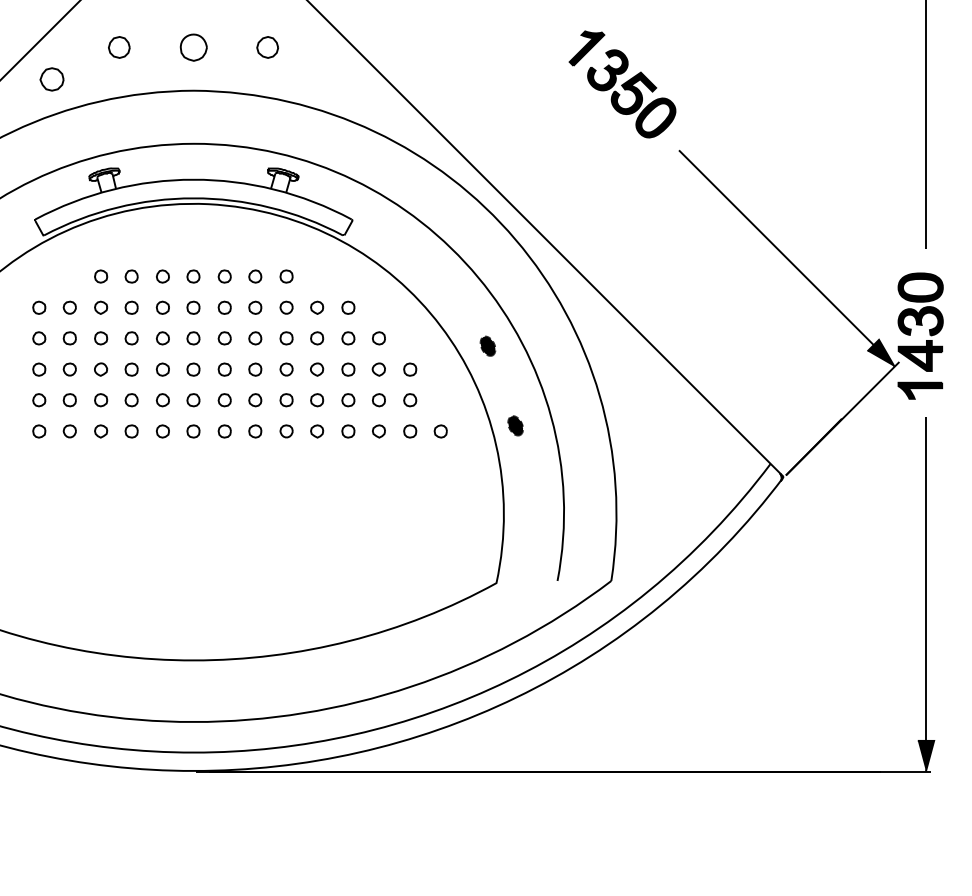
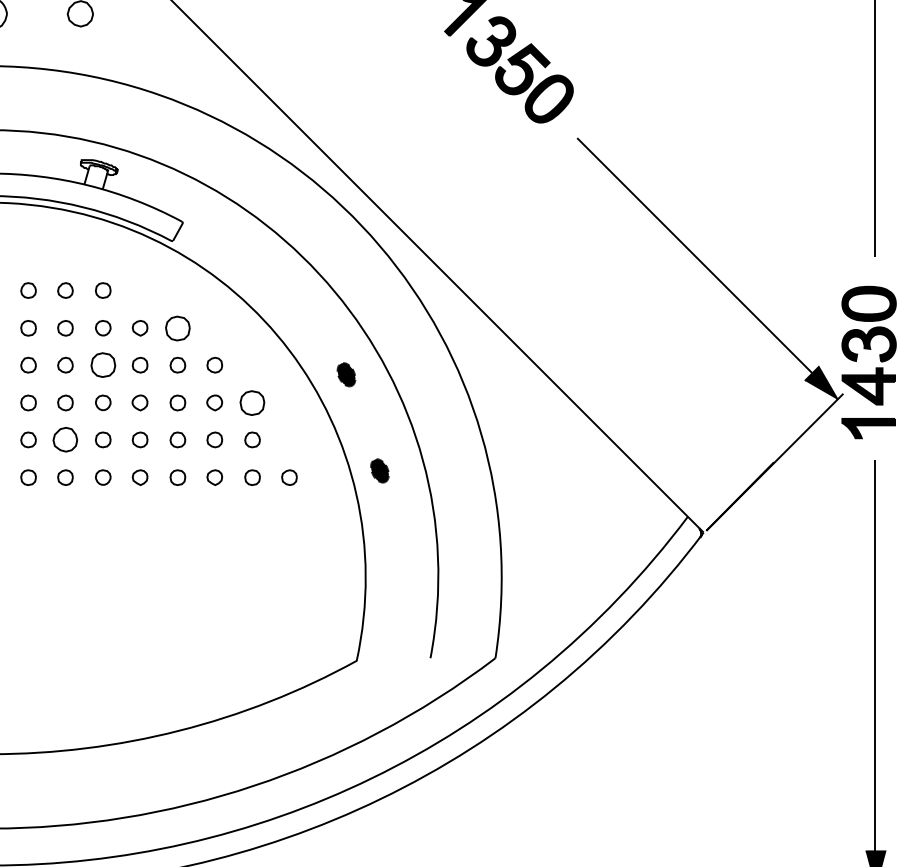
part: (348, 307) -> (178, 327), size x1.6
part: (286, 338) -> (103, 365), size x1.6
part: (410, 369) -> (252, 402), size x1.6
part: (255, 400) -> (65, 440), size x1.6

